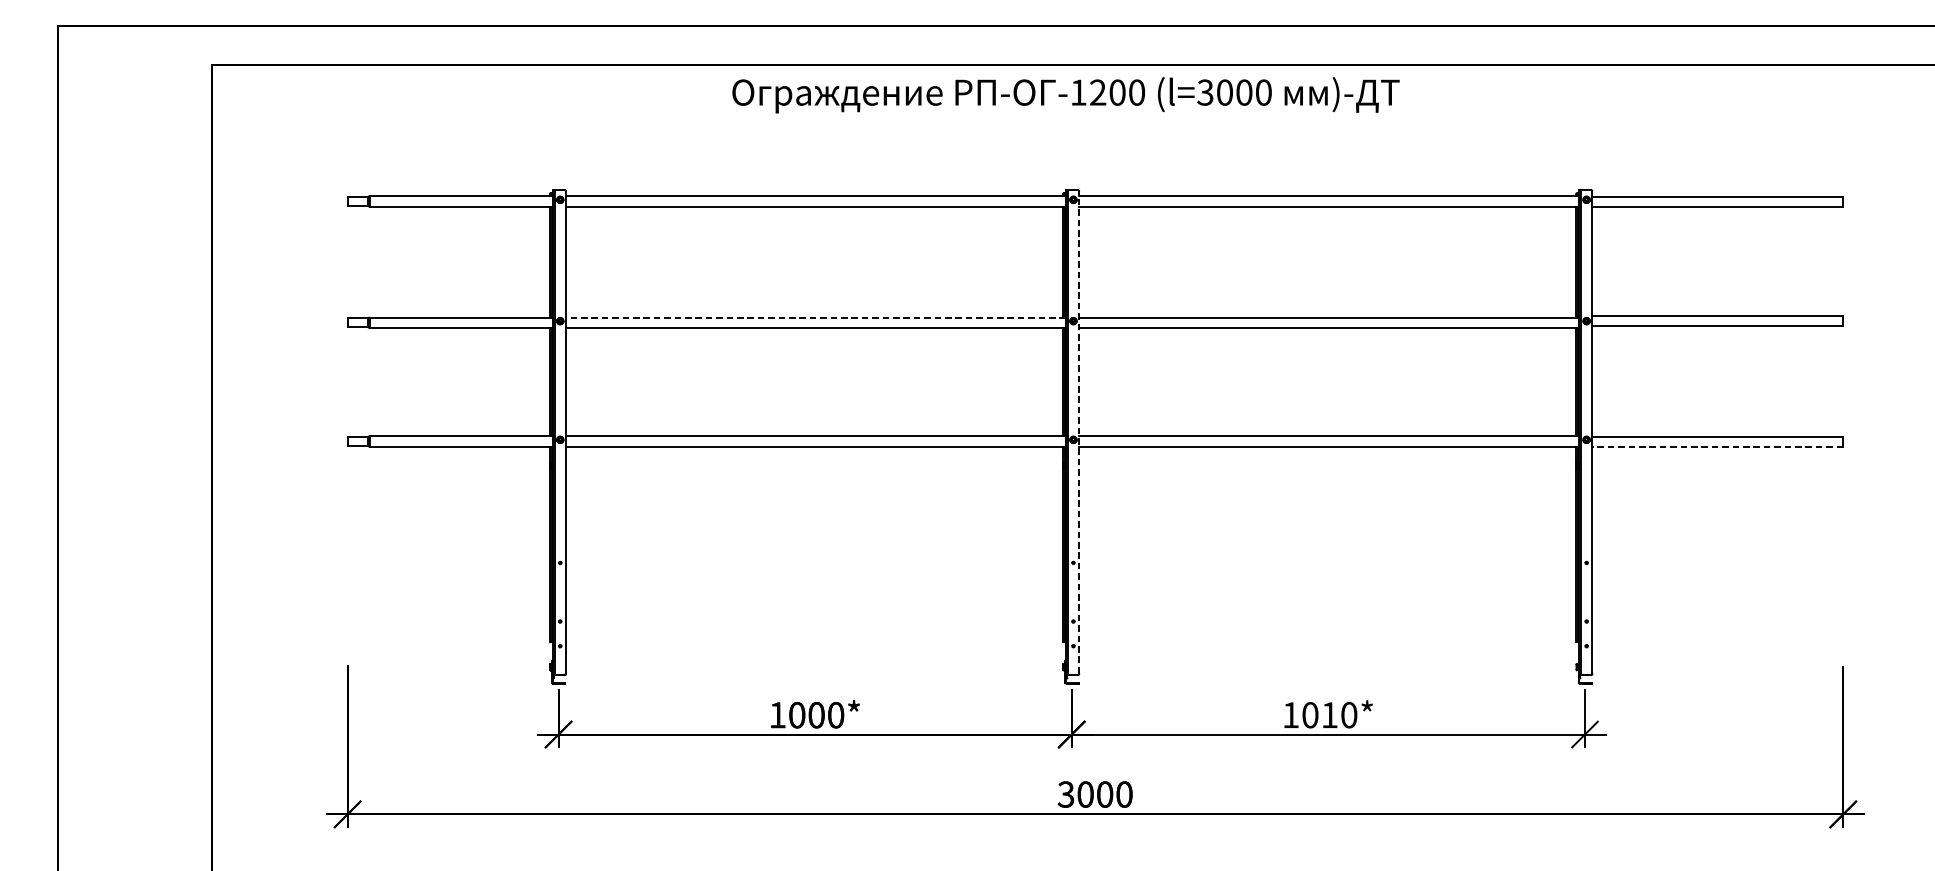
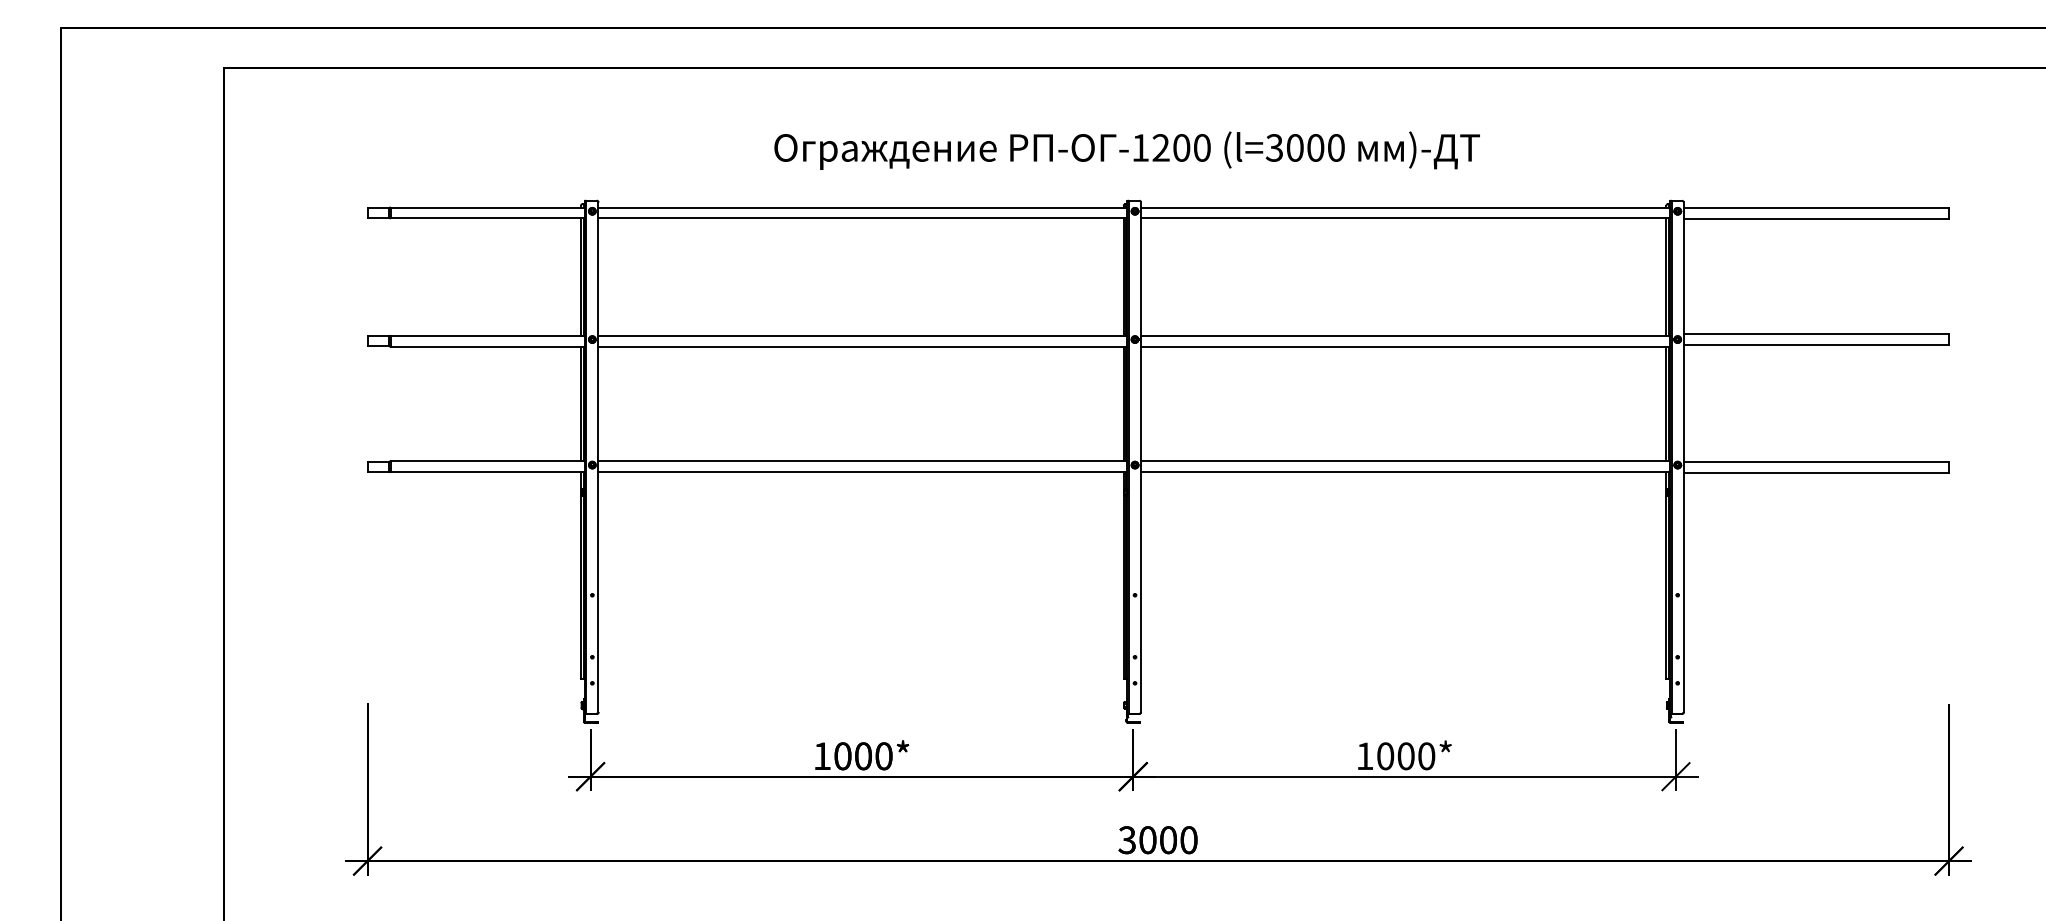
text: (1065, 95) -> (1126, 150), moved
line: (815, 317) -> (862, 335), dashed -> solid
line: (1079, 432) -> (1141, 457), dashed -> solid
line: (1717, 447) -> (1816, 473), dashed -> solid
text: (1329, 715) -> (1405, 756), 1010* -> 1000*

